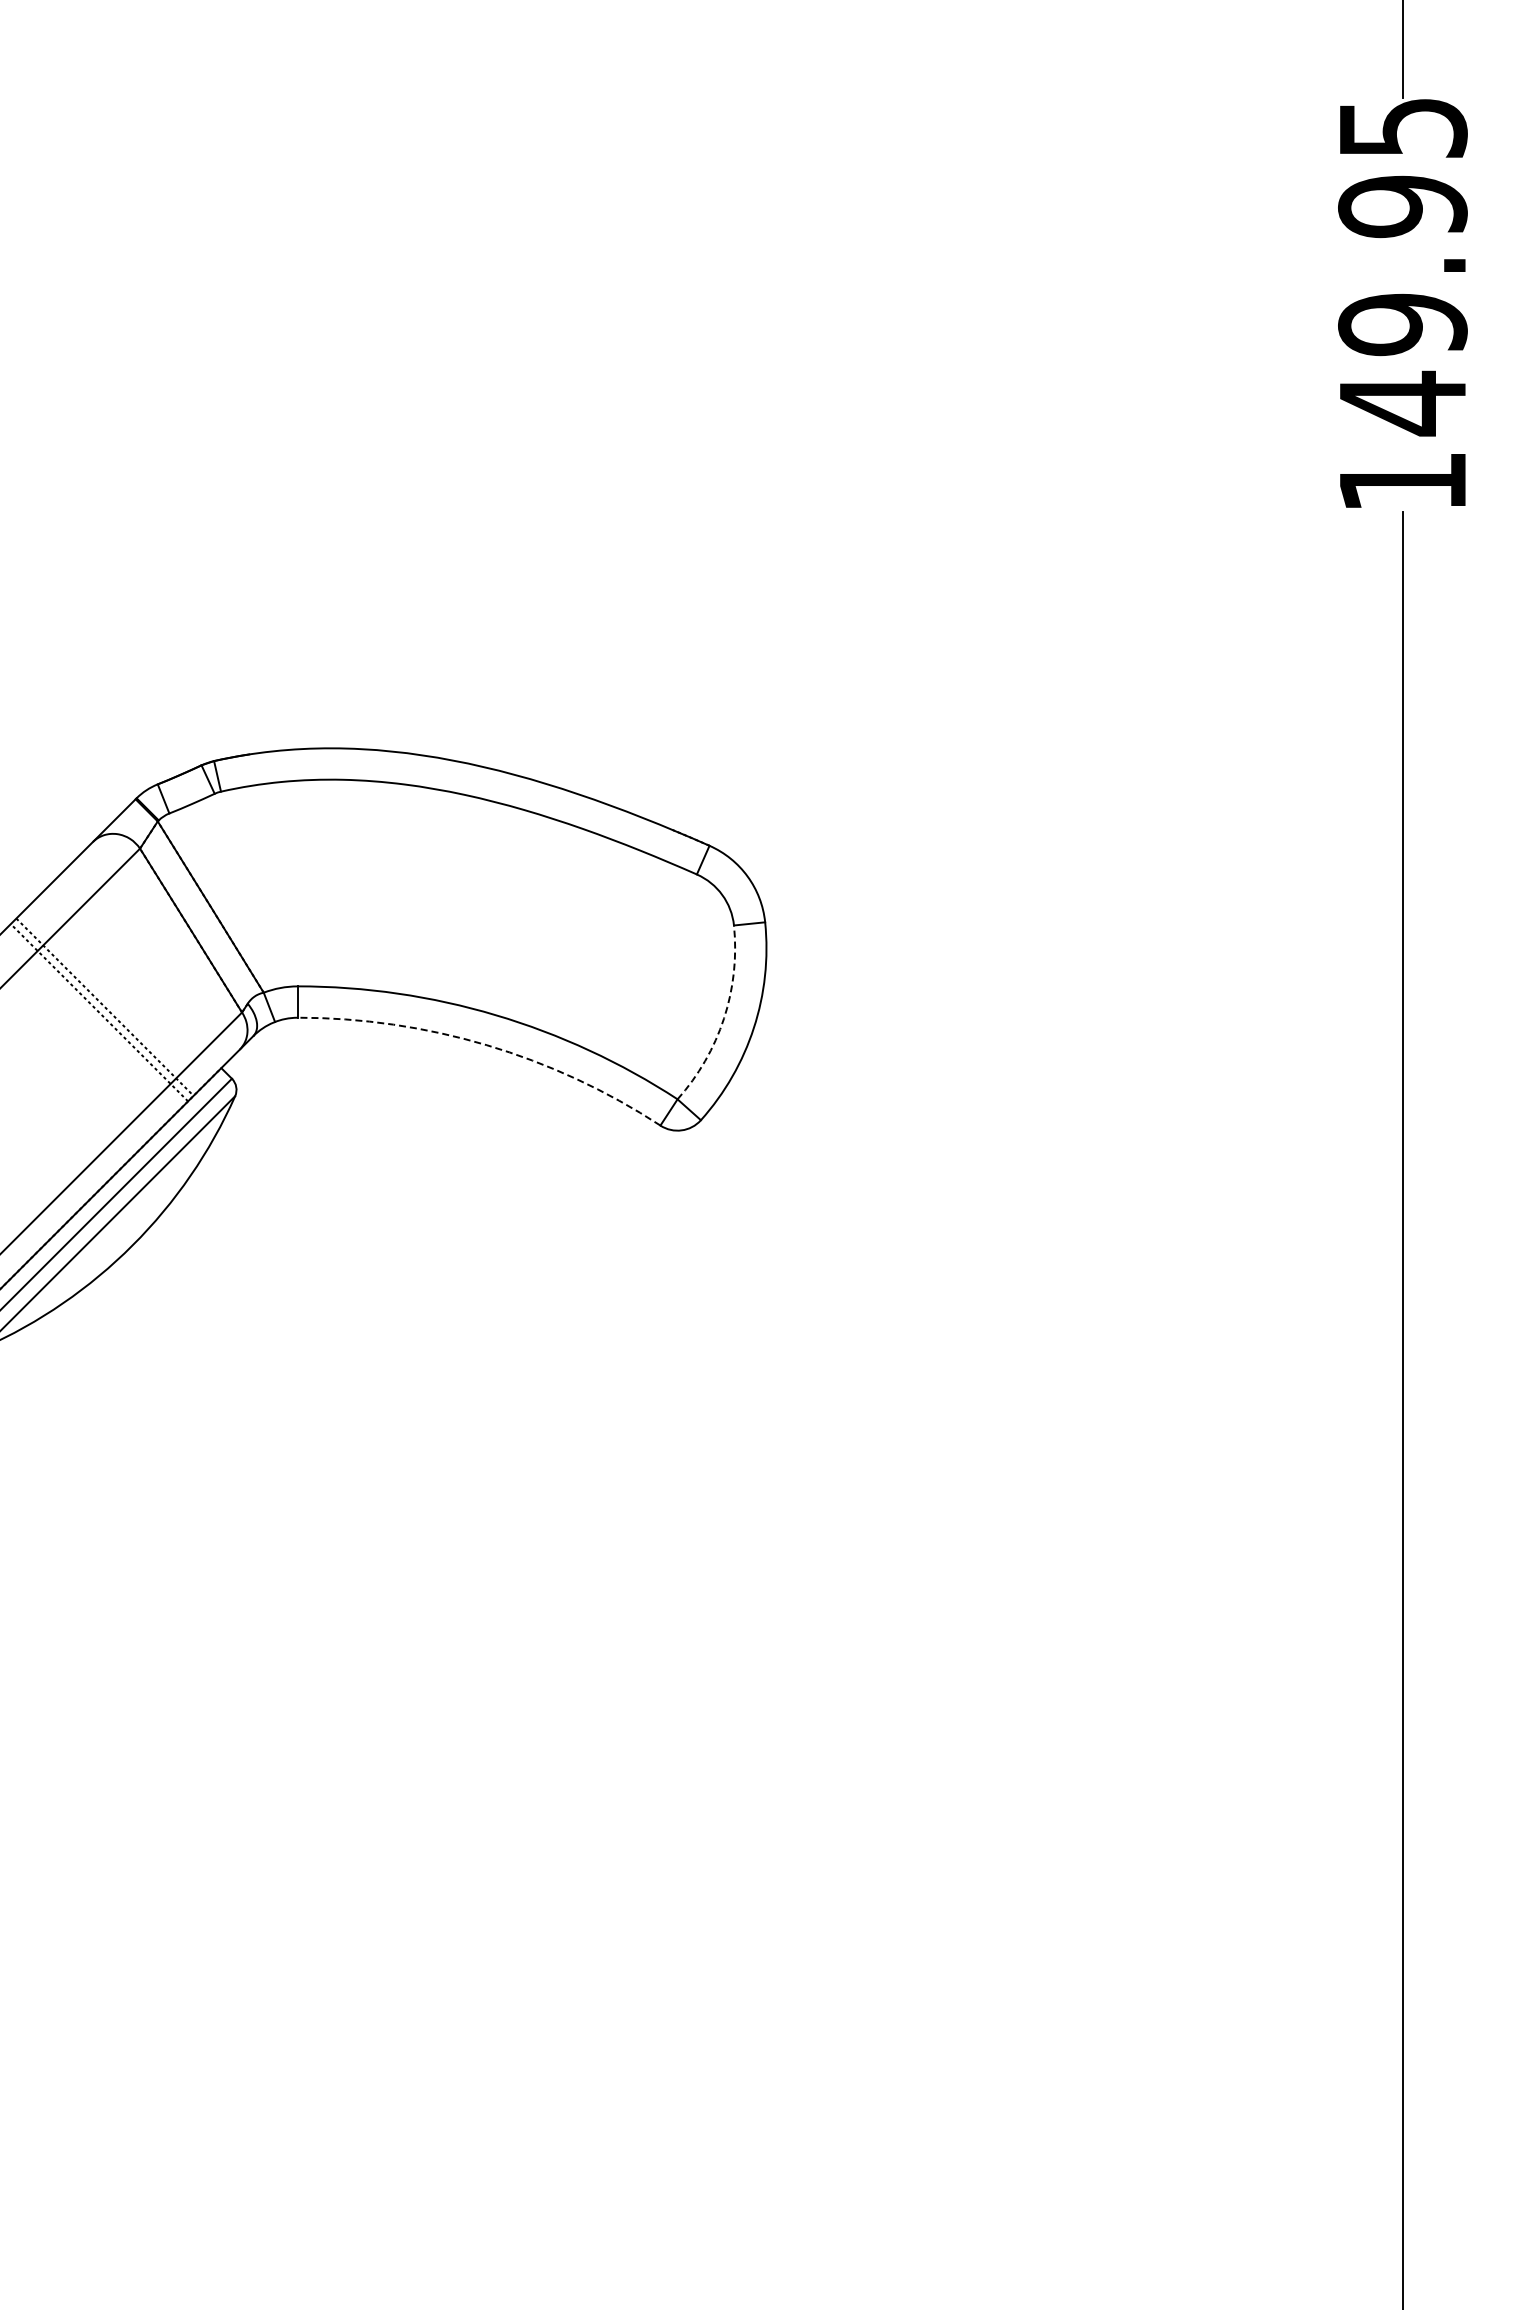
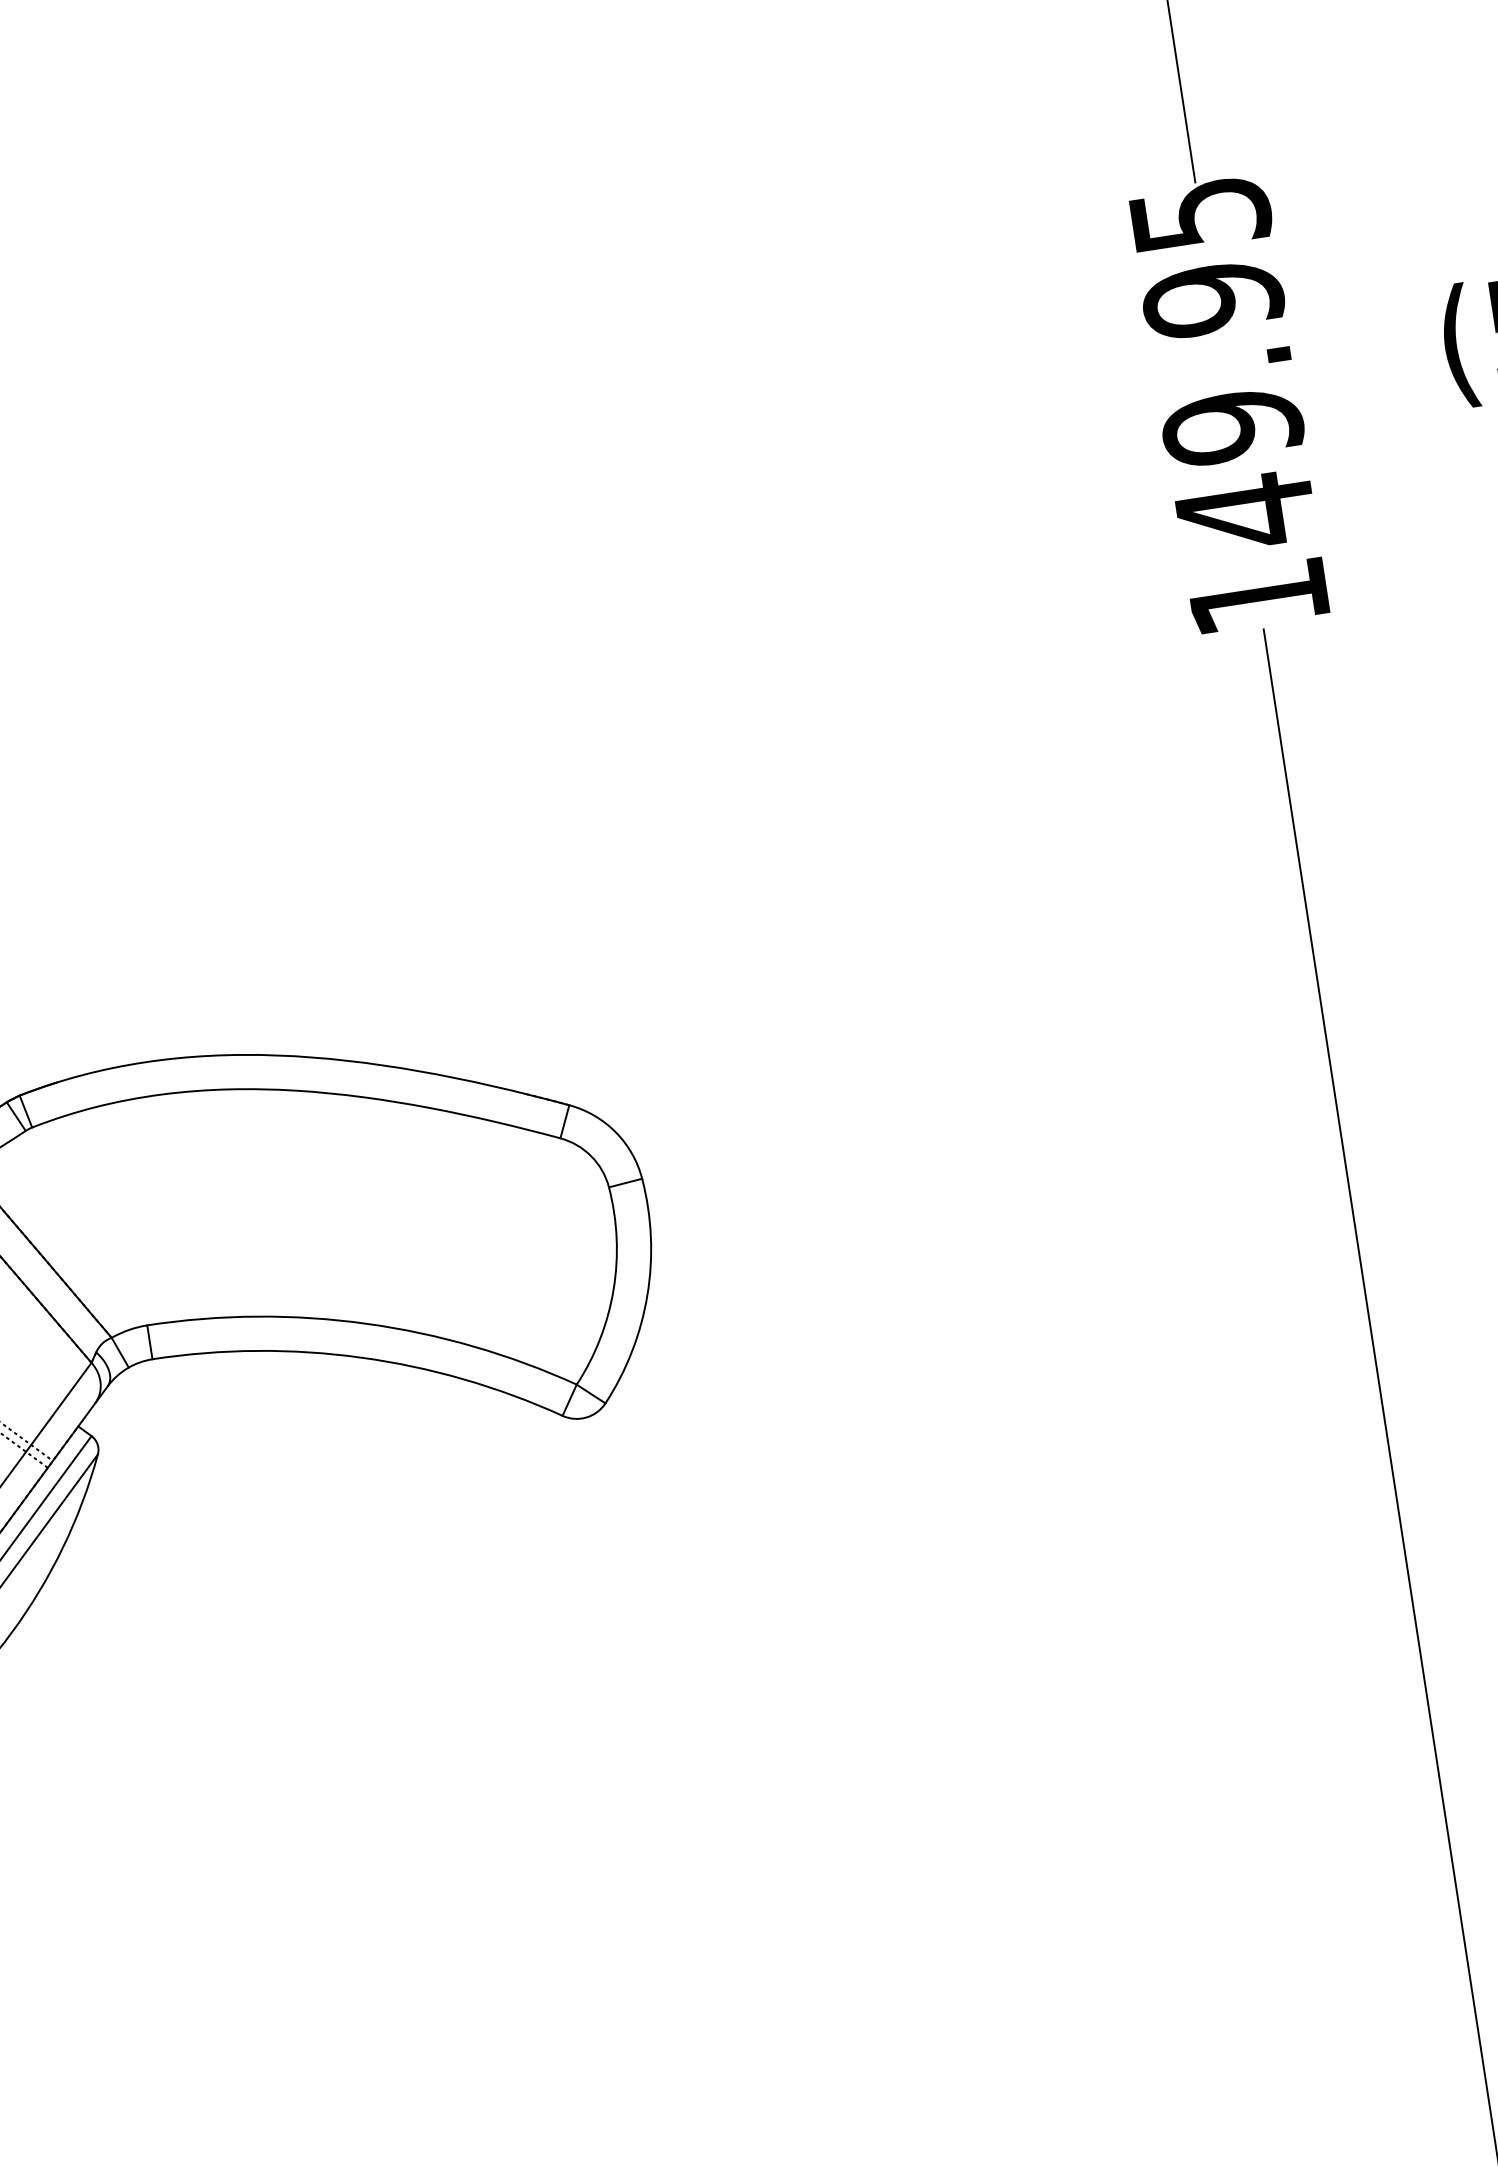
arc: (724, 1018) -> (614, 1289), dashed -> solid
arc: (486, 1045) -> (361, 1358), dashed -> solid

